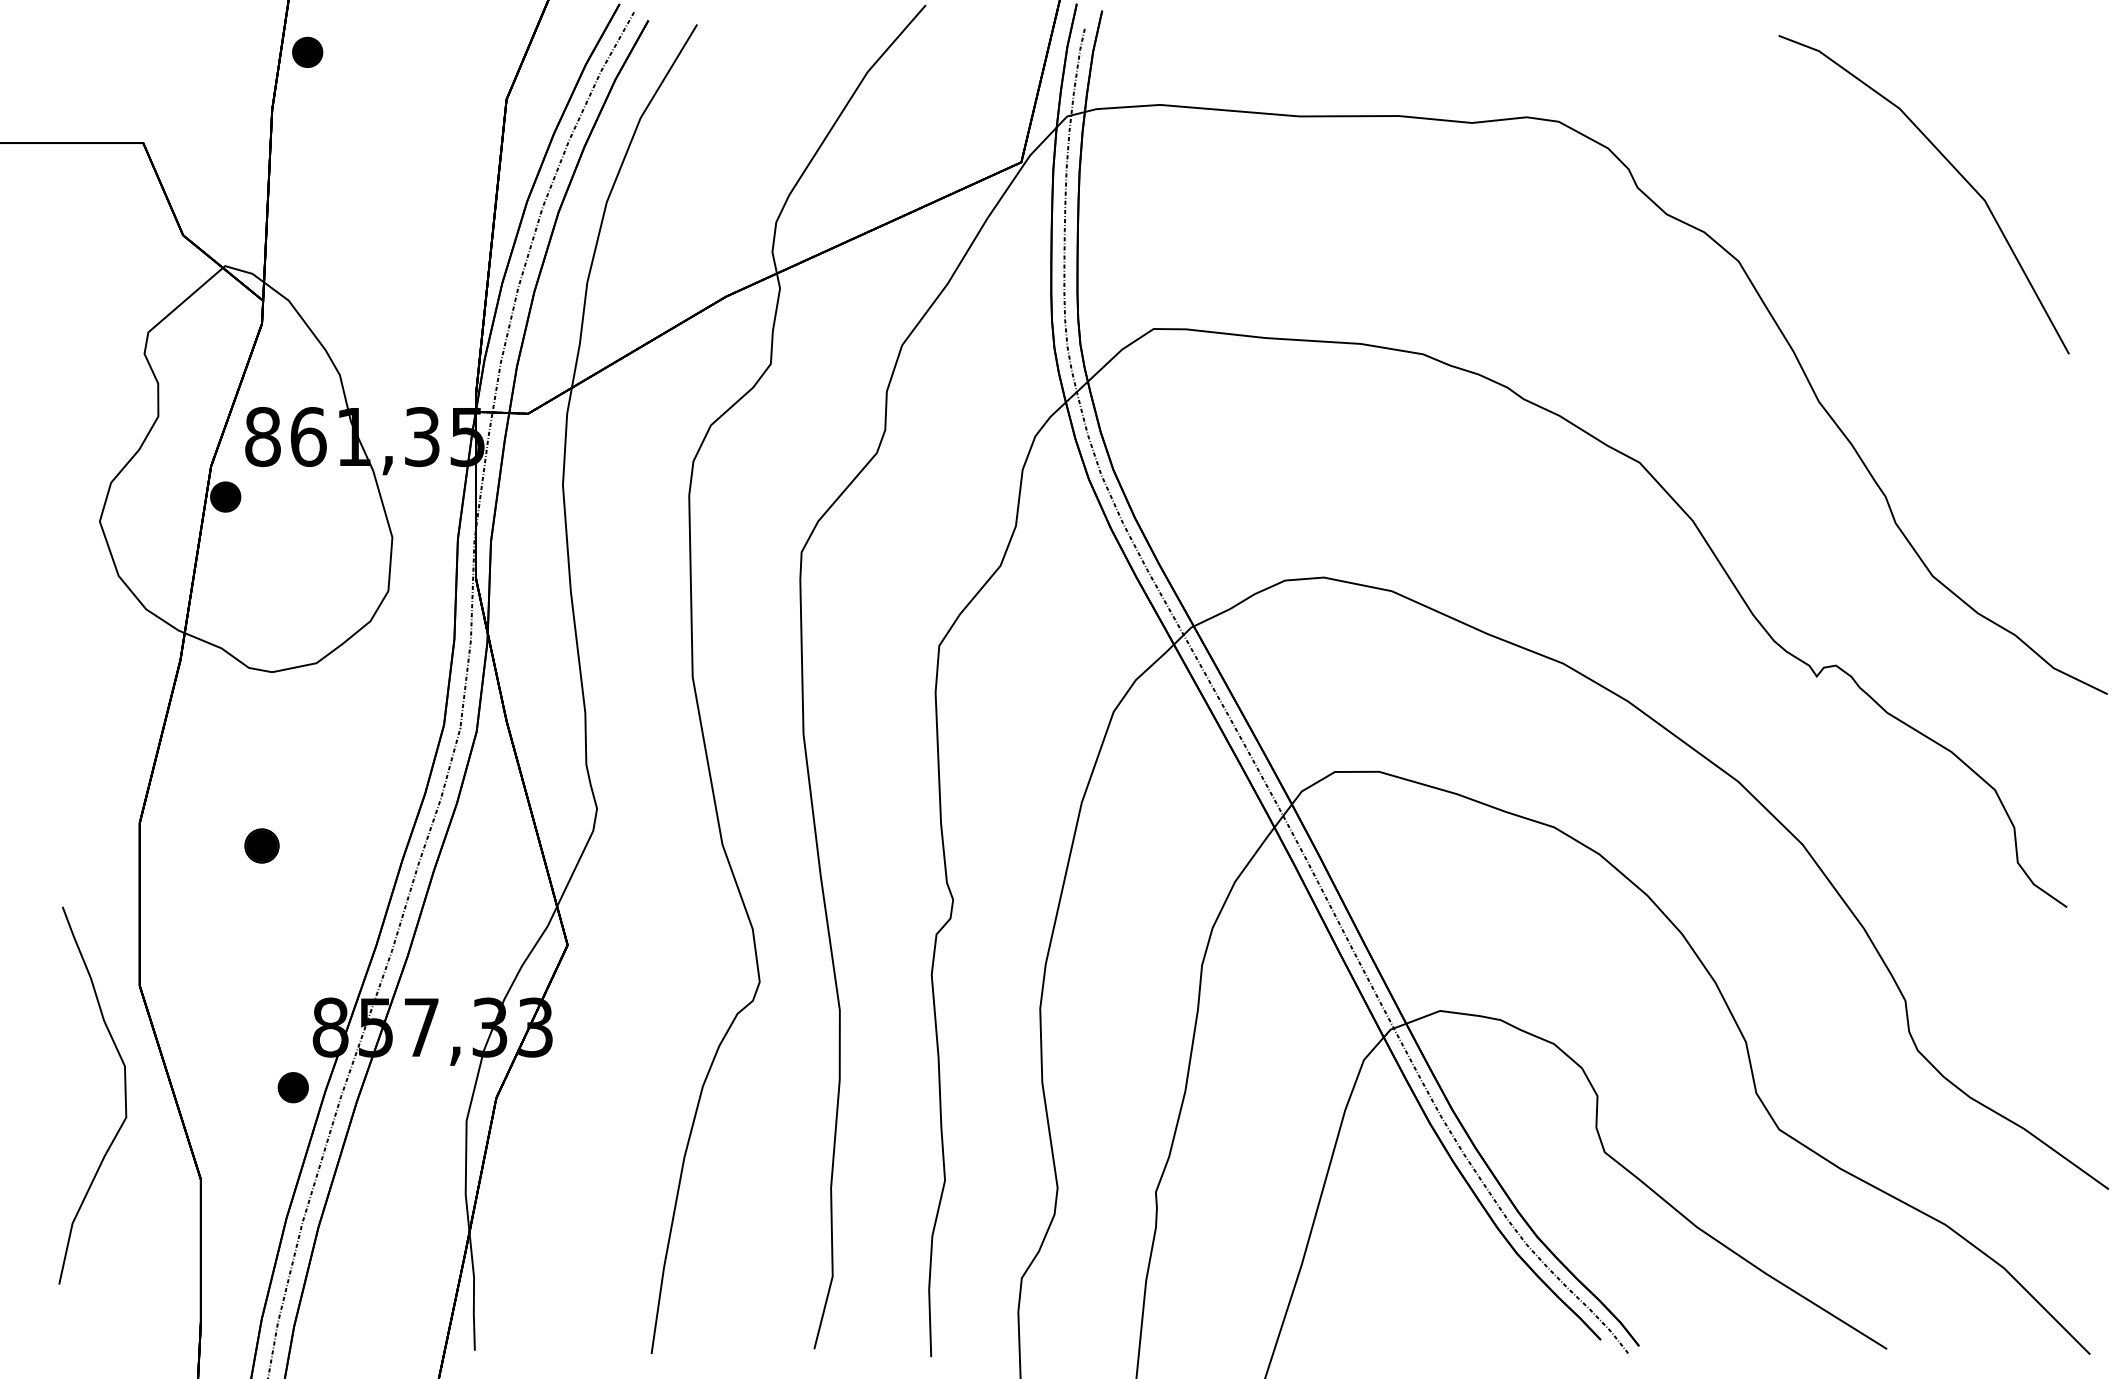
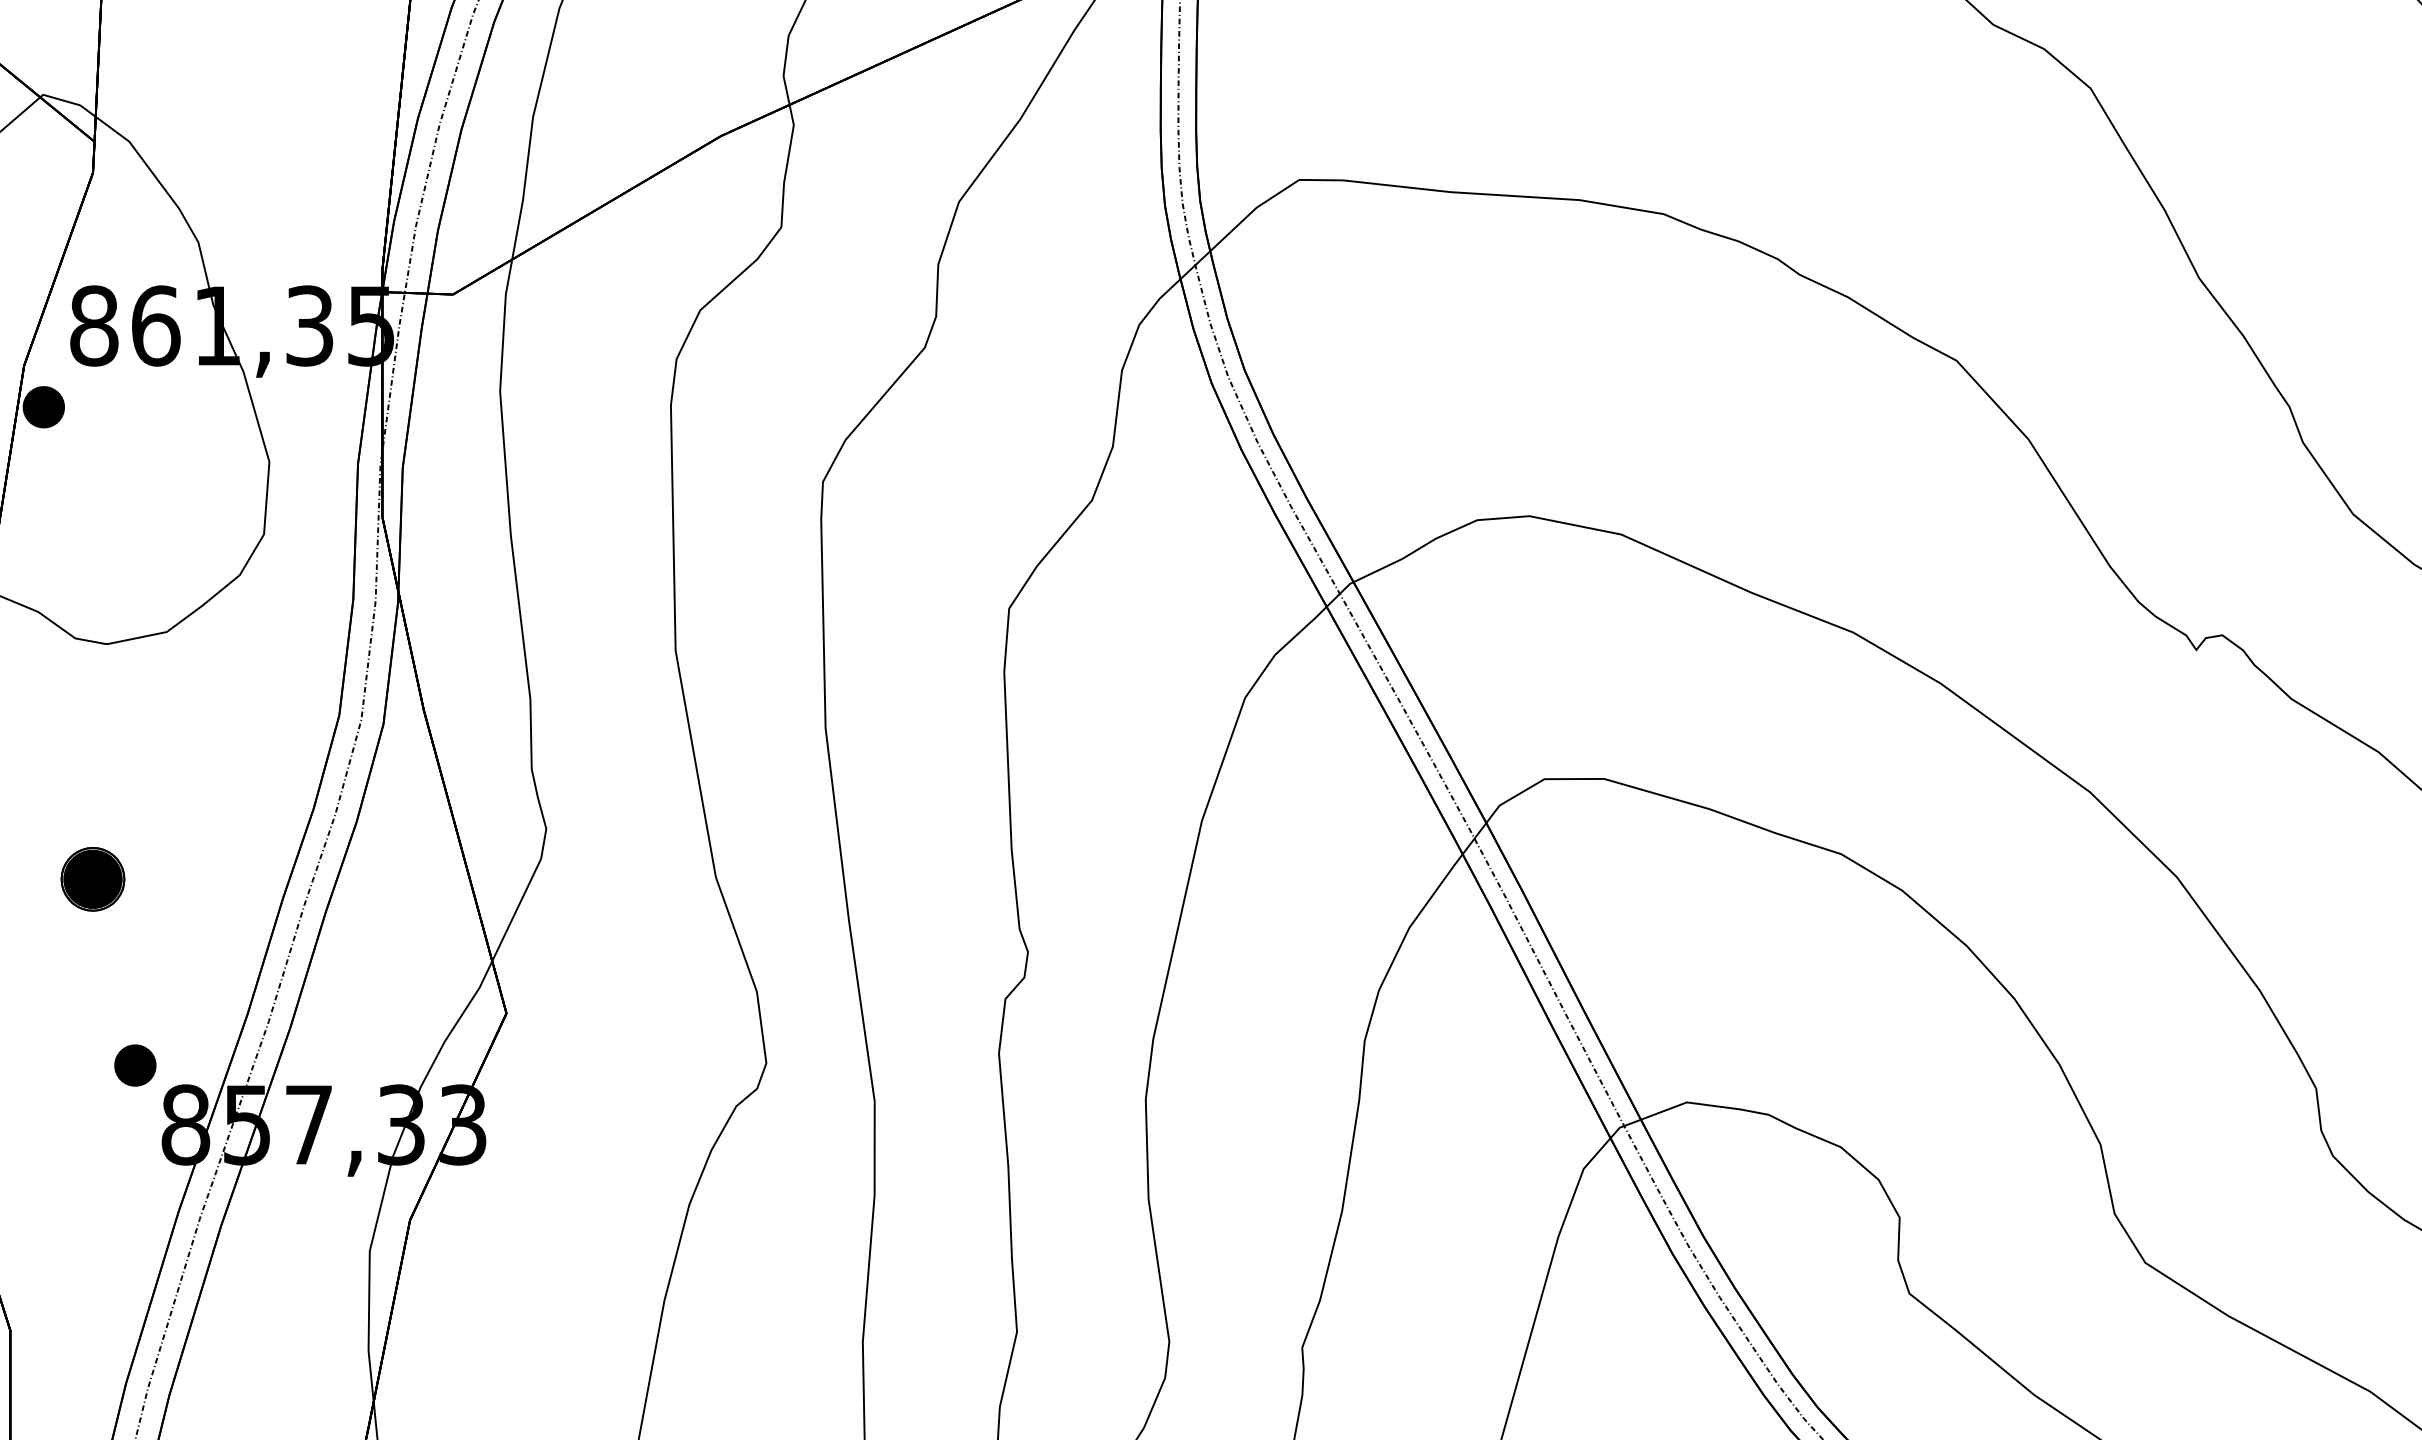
part: (261, 845) -> (92, 878), size x1.4
part: (292, 1087) -> (134, 1065), moved

